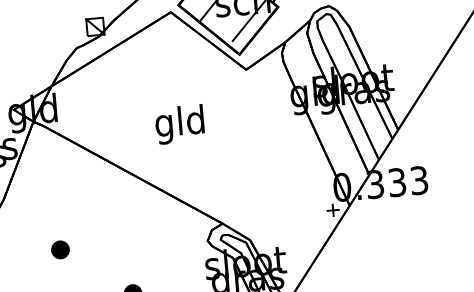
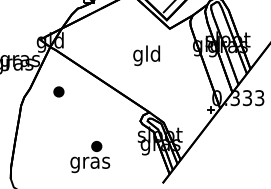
text: (179, 124) -> (146, 55), moved
part: (59, 249) -> (58, 91), moved

